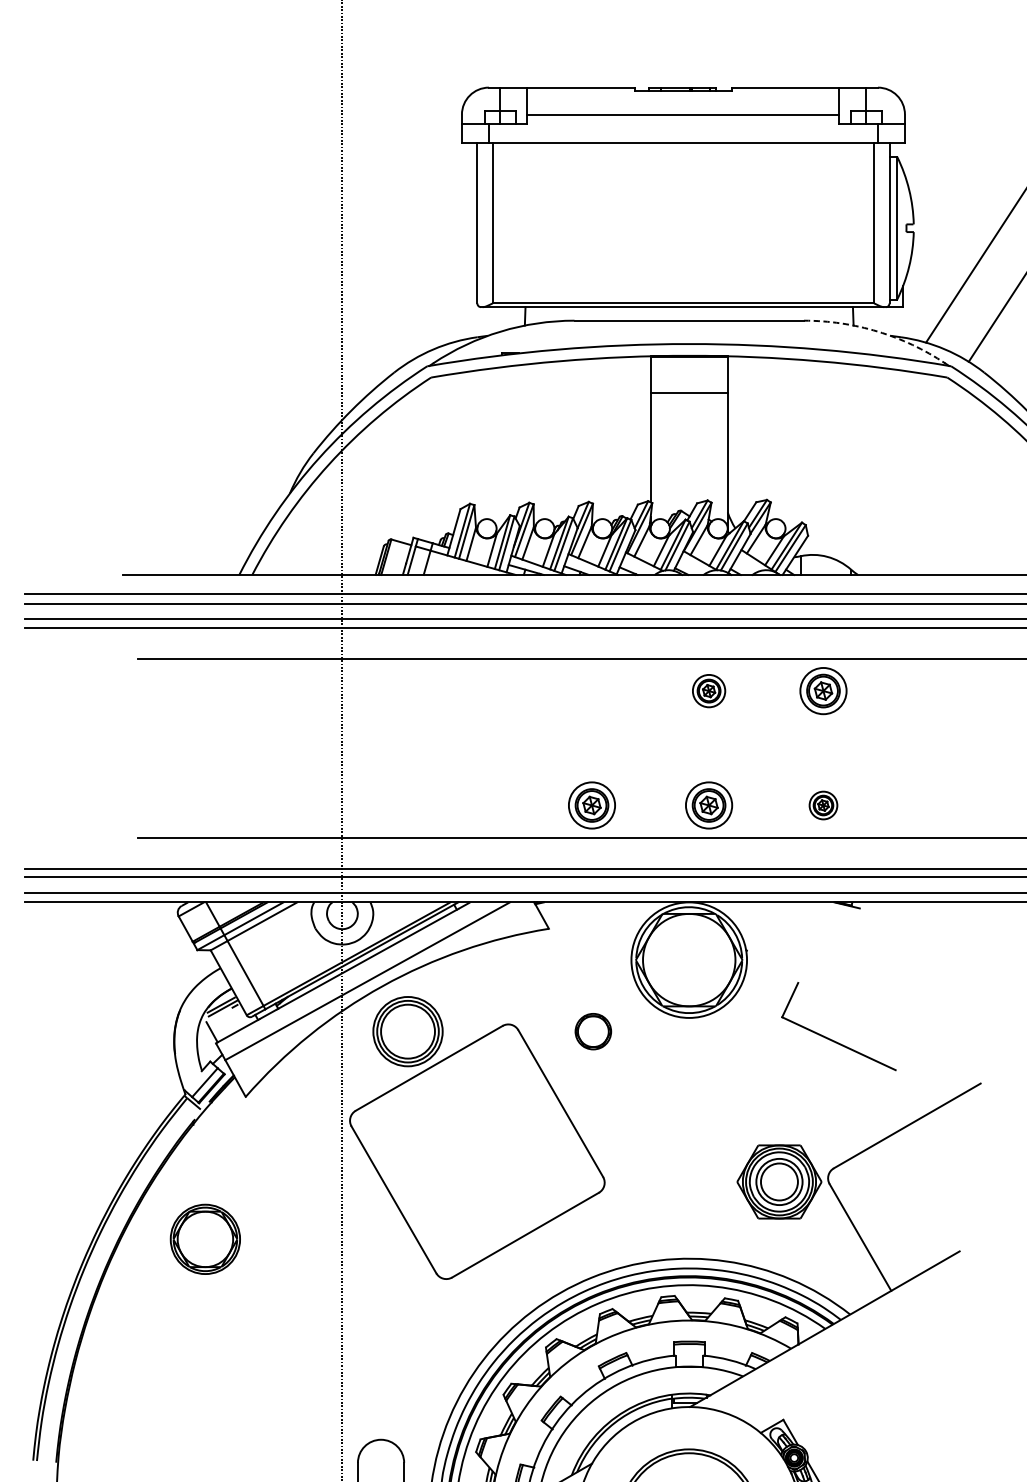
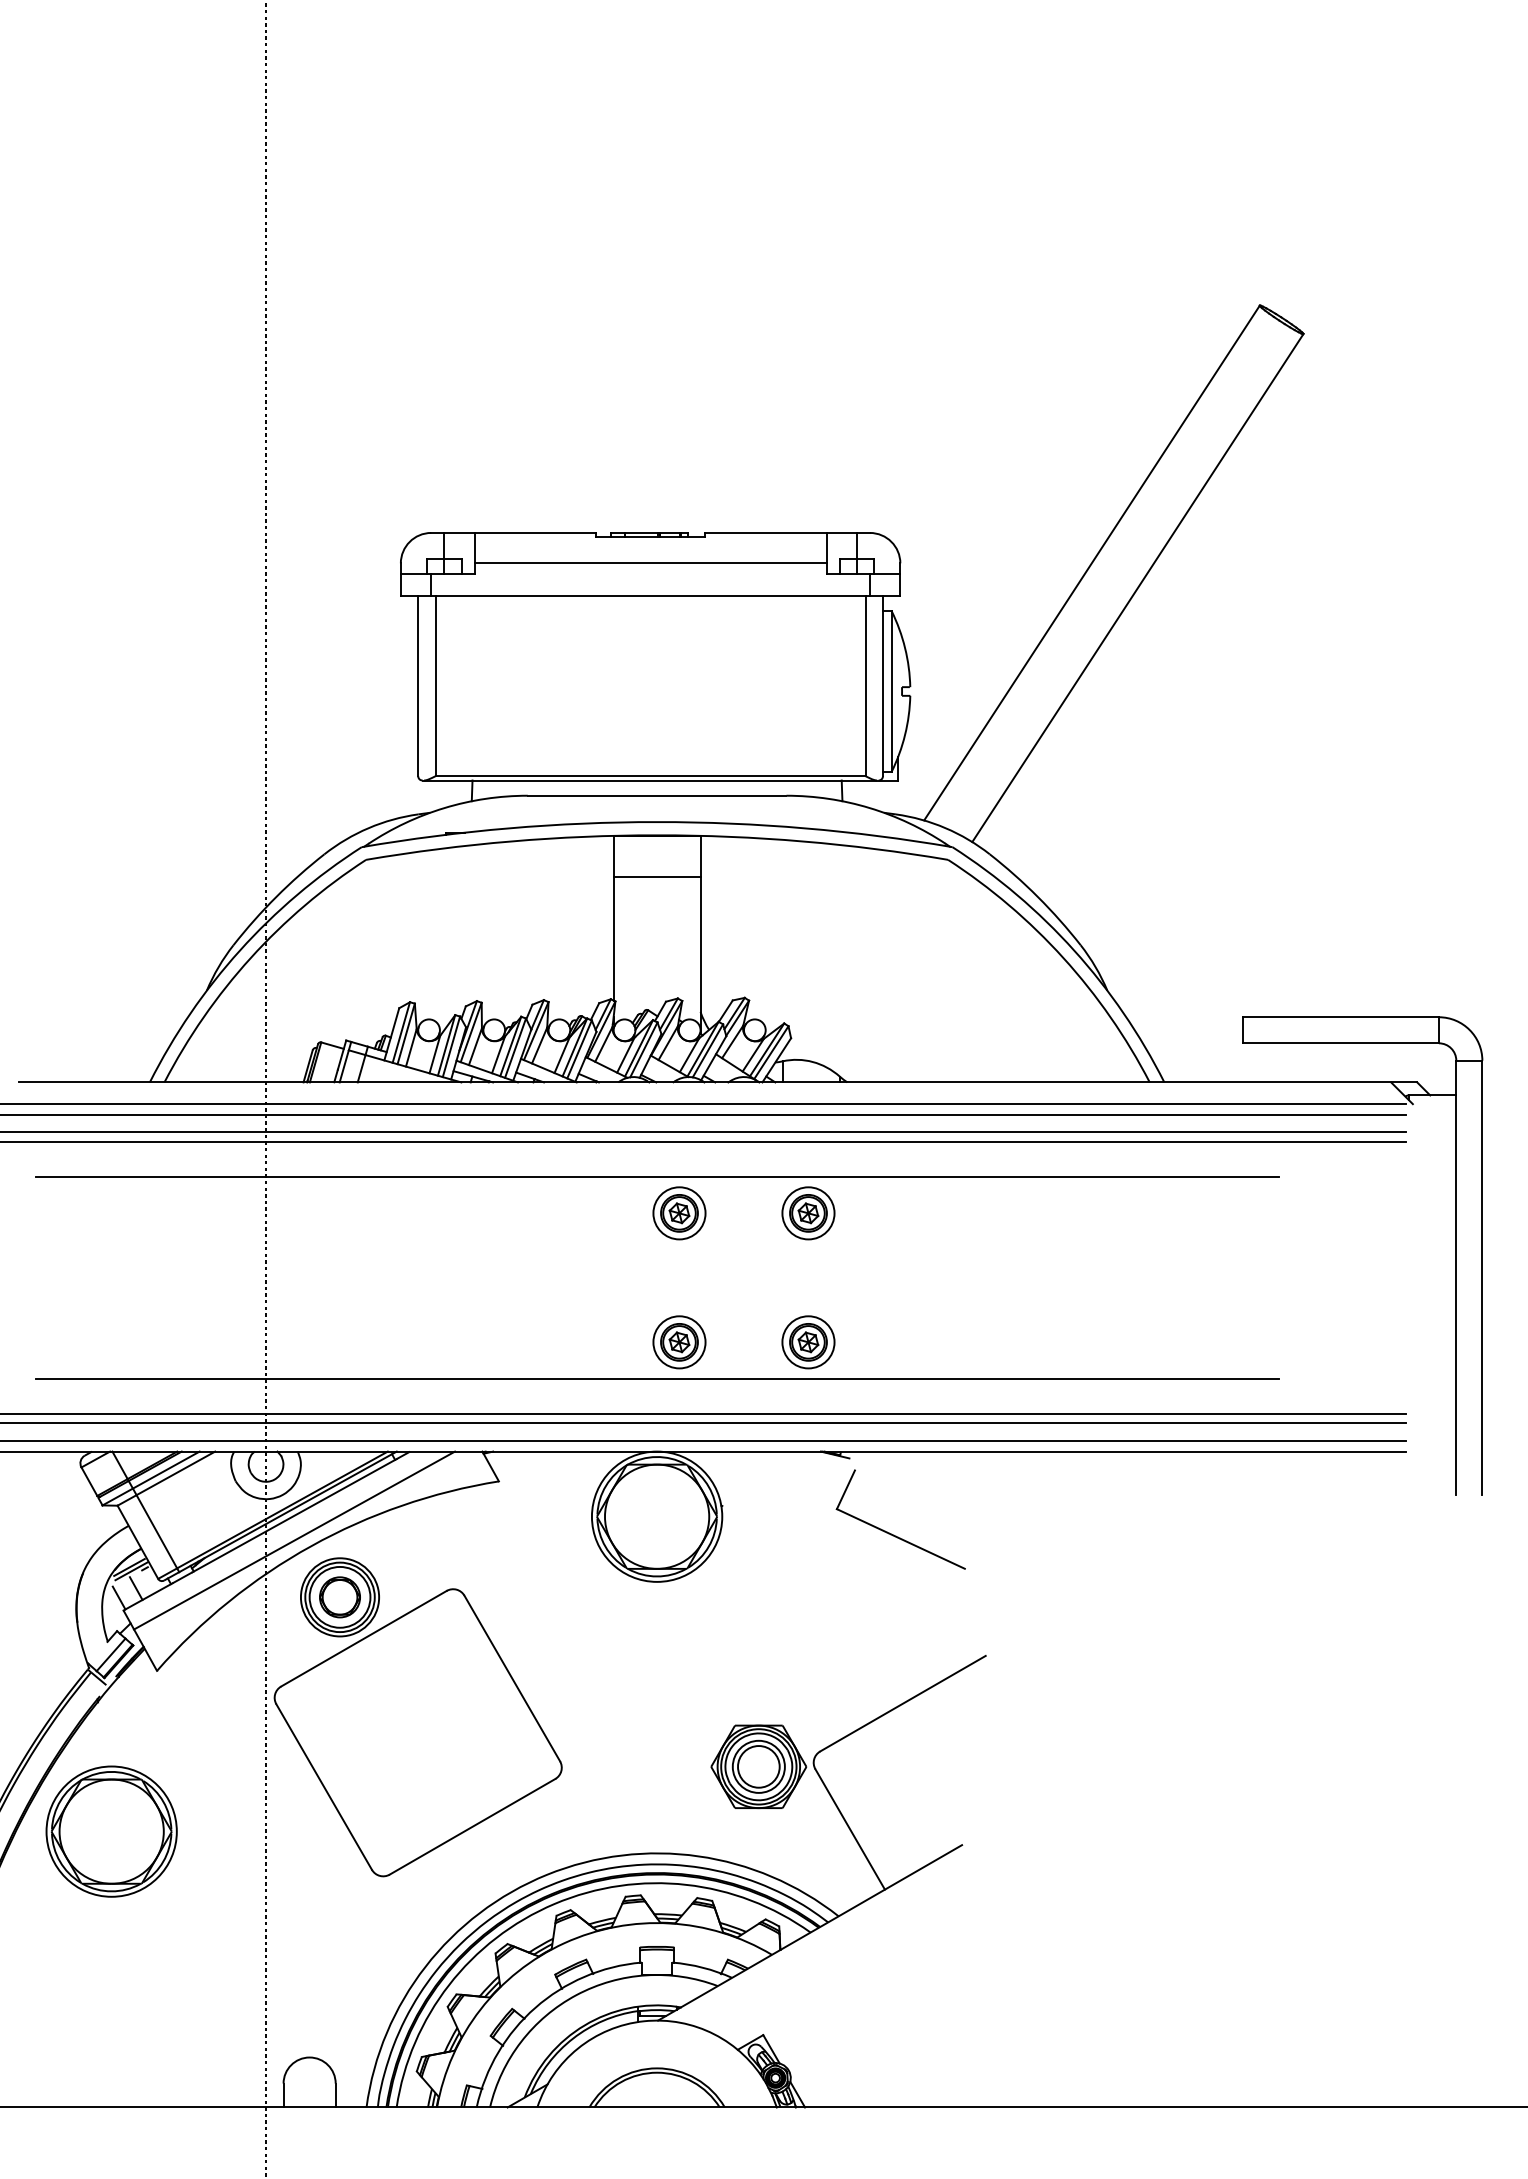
arc: (877, 332) -> (869, 808), dashed -> solid
part: (709, 691) -> (679, 1213), size x1.43
part: (592, 805) -> (547, 1342), removed
part: (823, 805) -> (808, 1342), size x1.67
line: (226, 1023) -> (135, 1588), added
part: (592, 1031) -> (339, 1597), moved
part: (835, 1040) -> (896, 1535), moved
part: (205, 1239) -> (111, 1831), size x1.67

